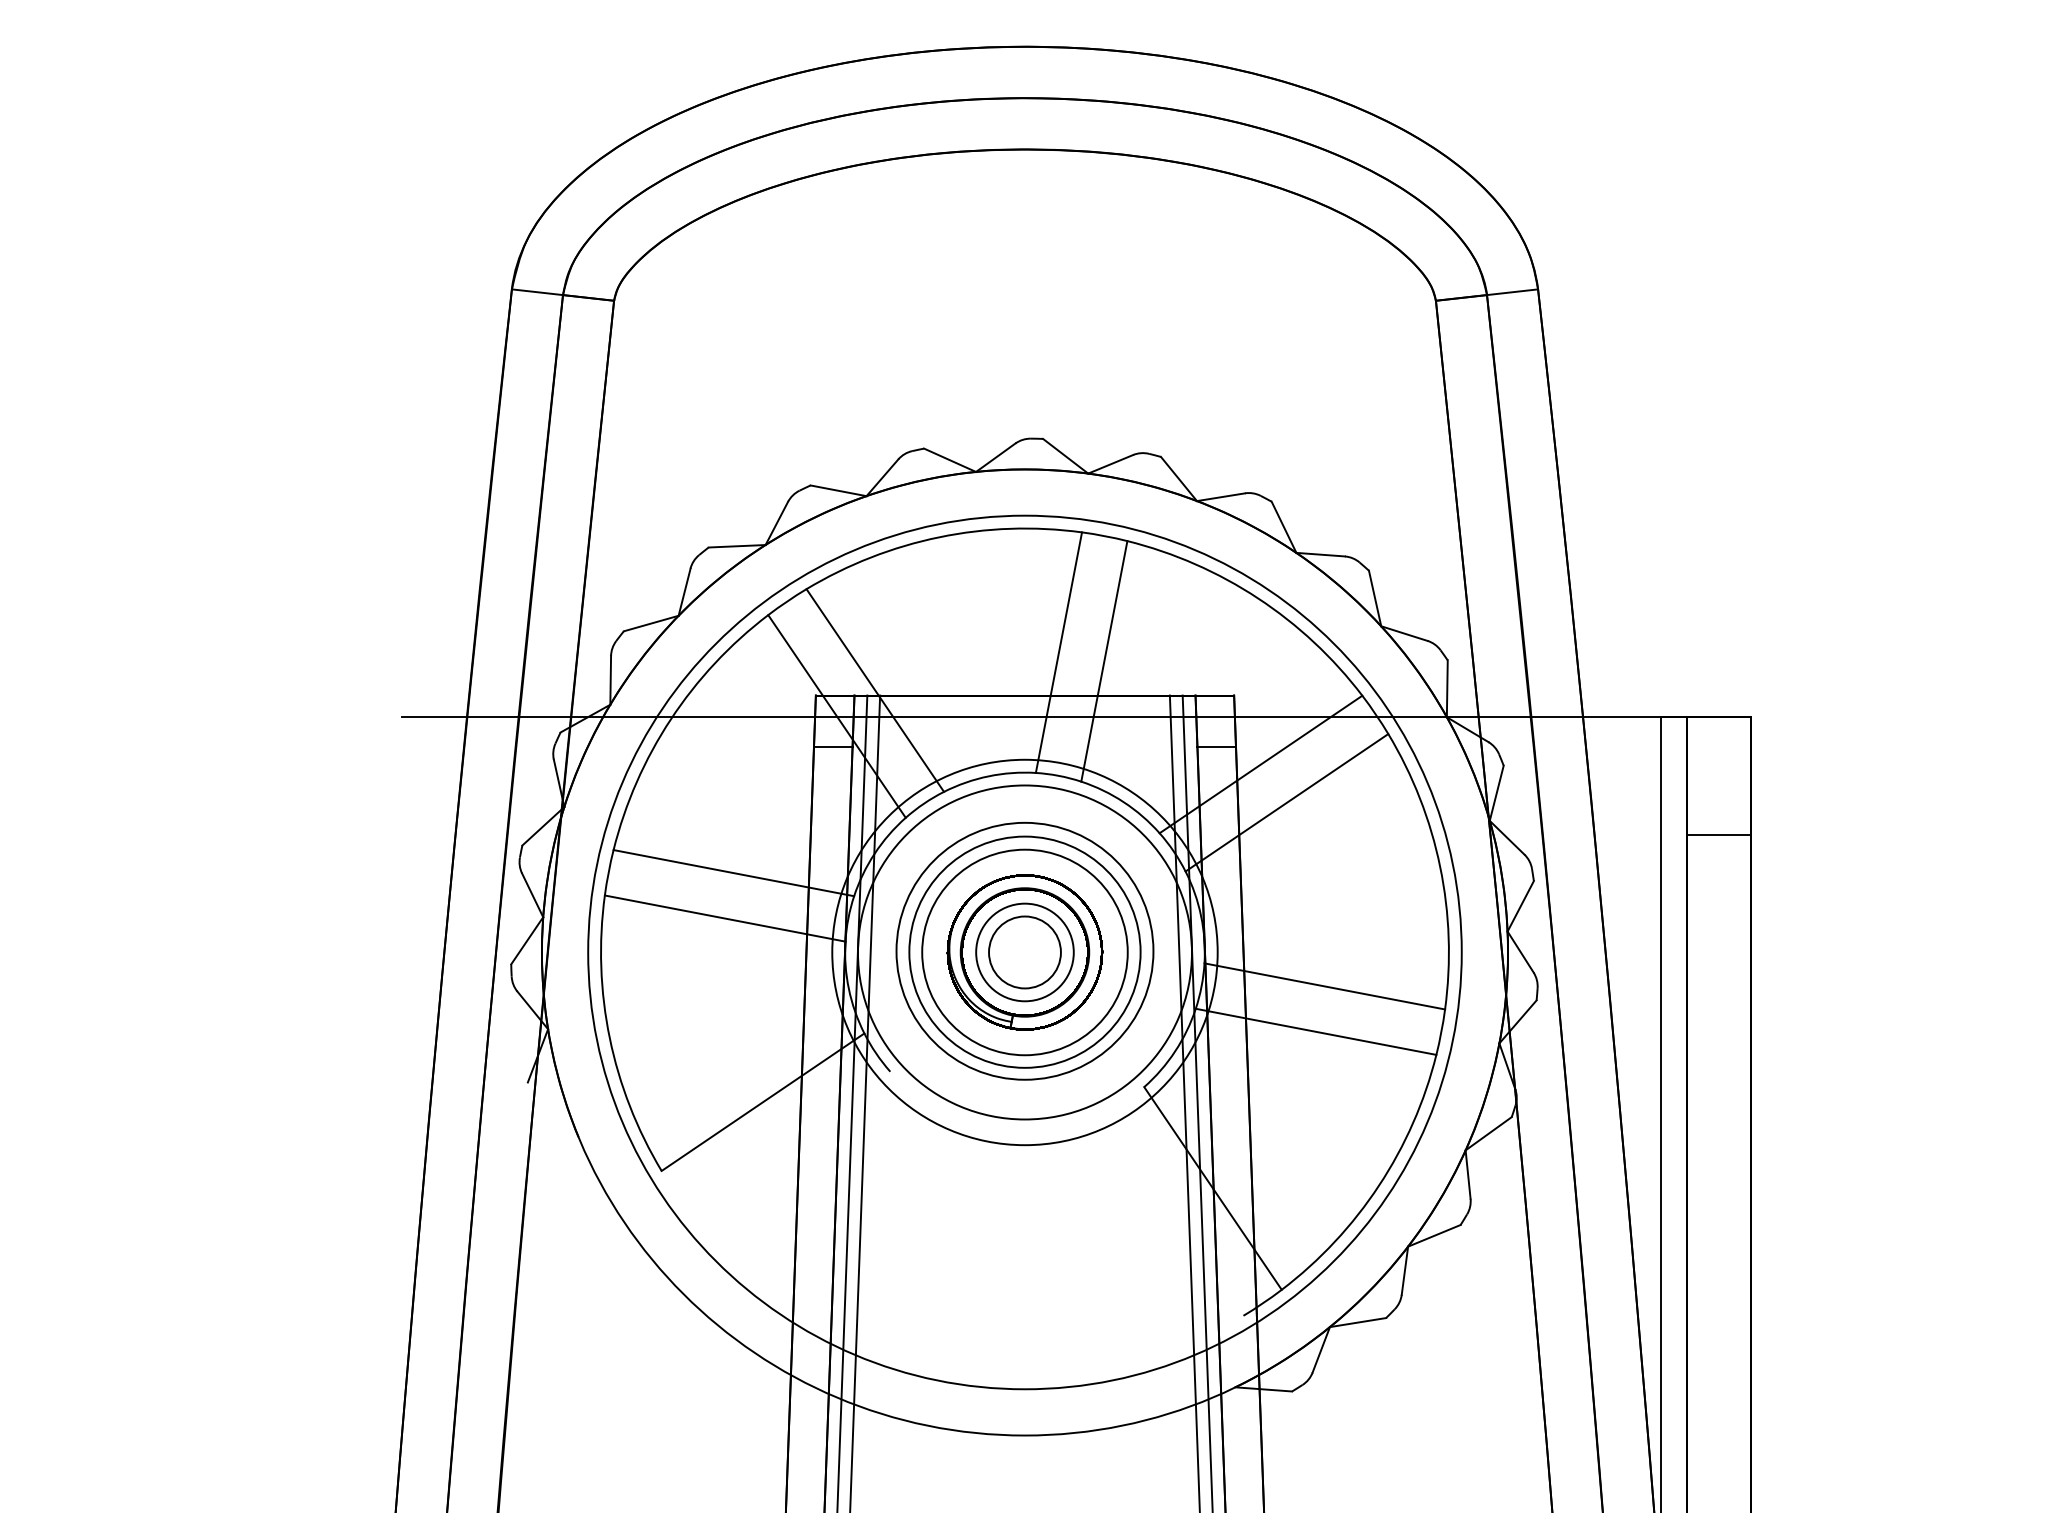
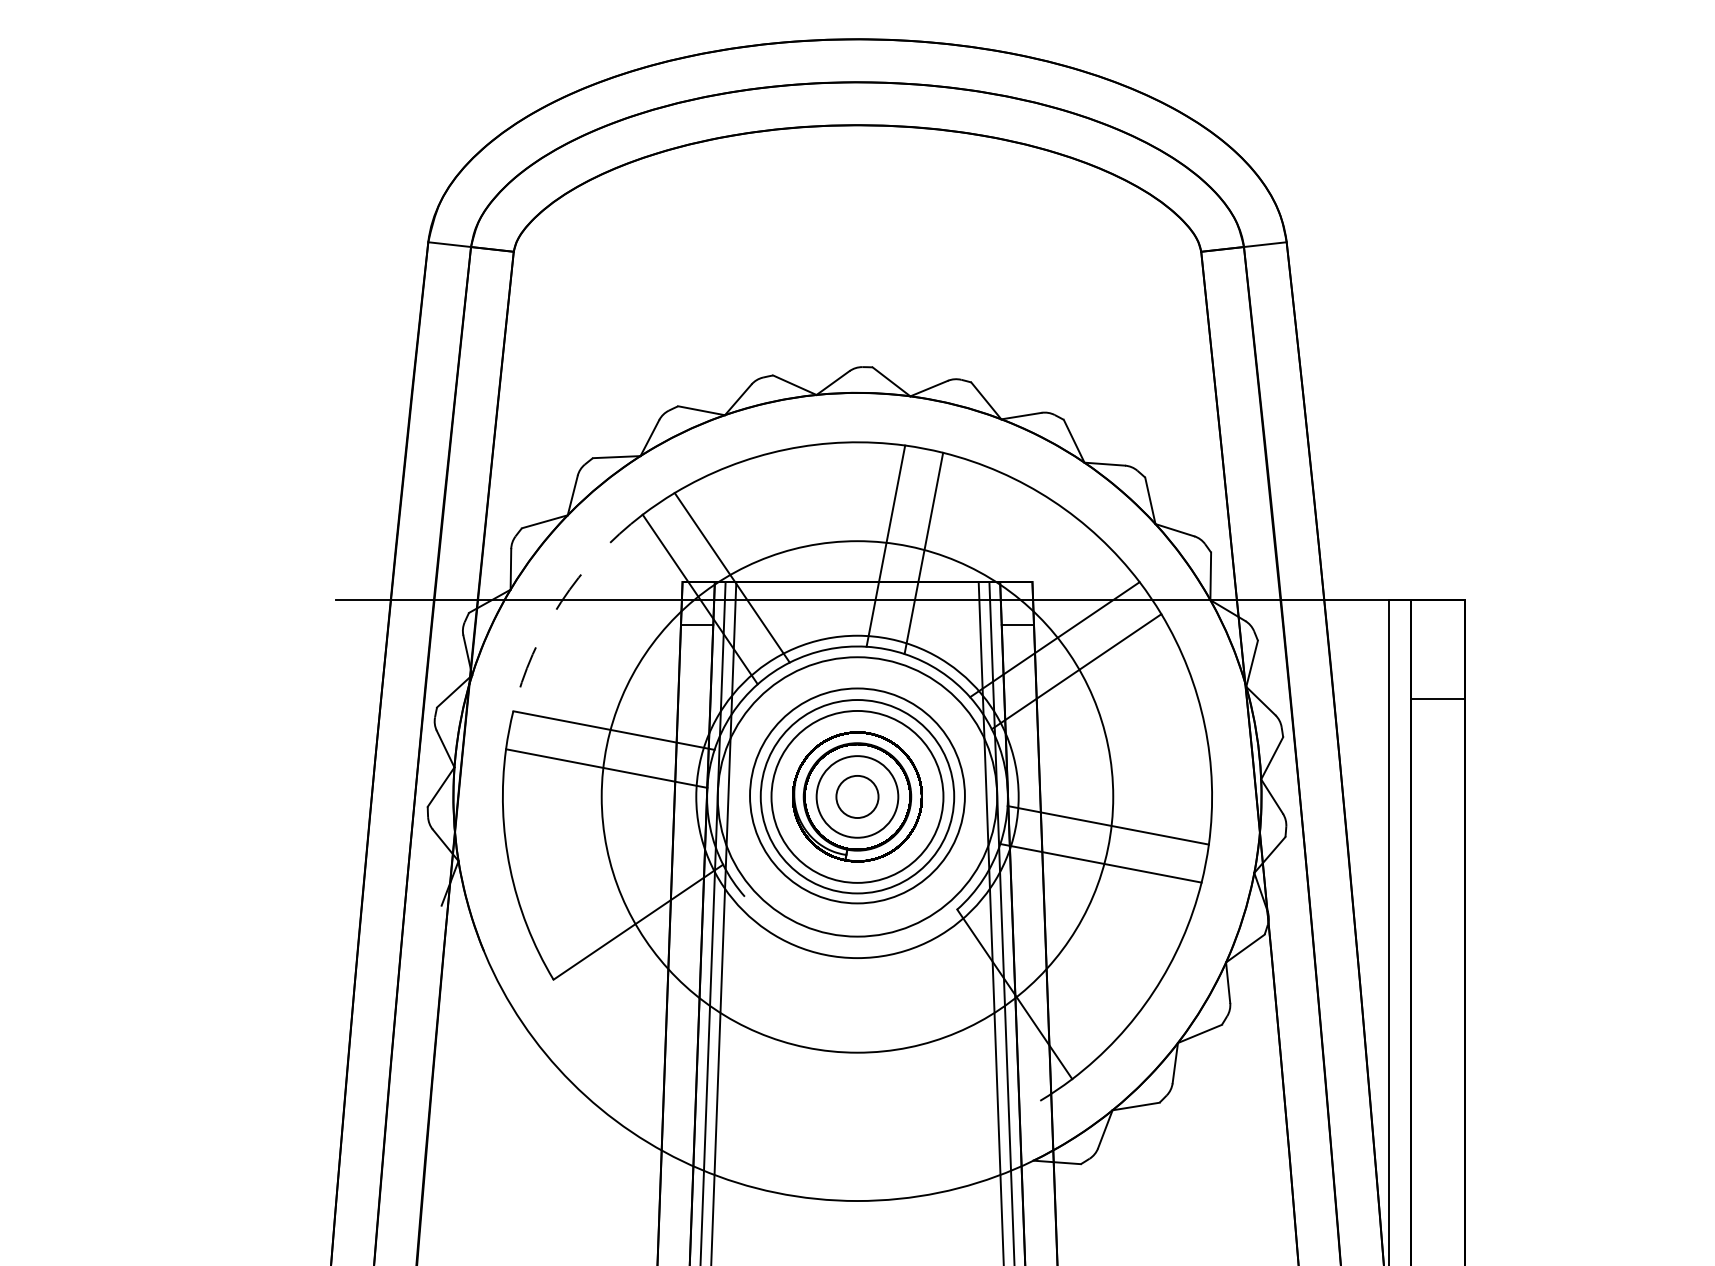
arc: (670, 719) -> (560, 602), solid -> dashed
circle: (1024, 952) -> (857, 796), size x0.7
circle: (1024, 952) -> (857, 796), size x0.7

